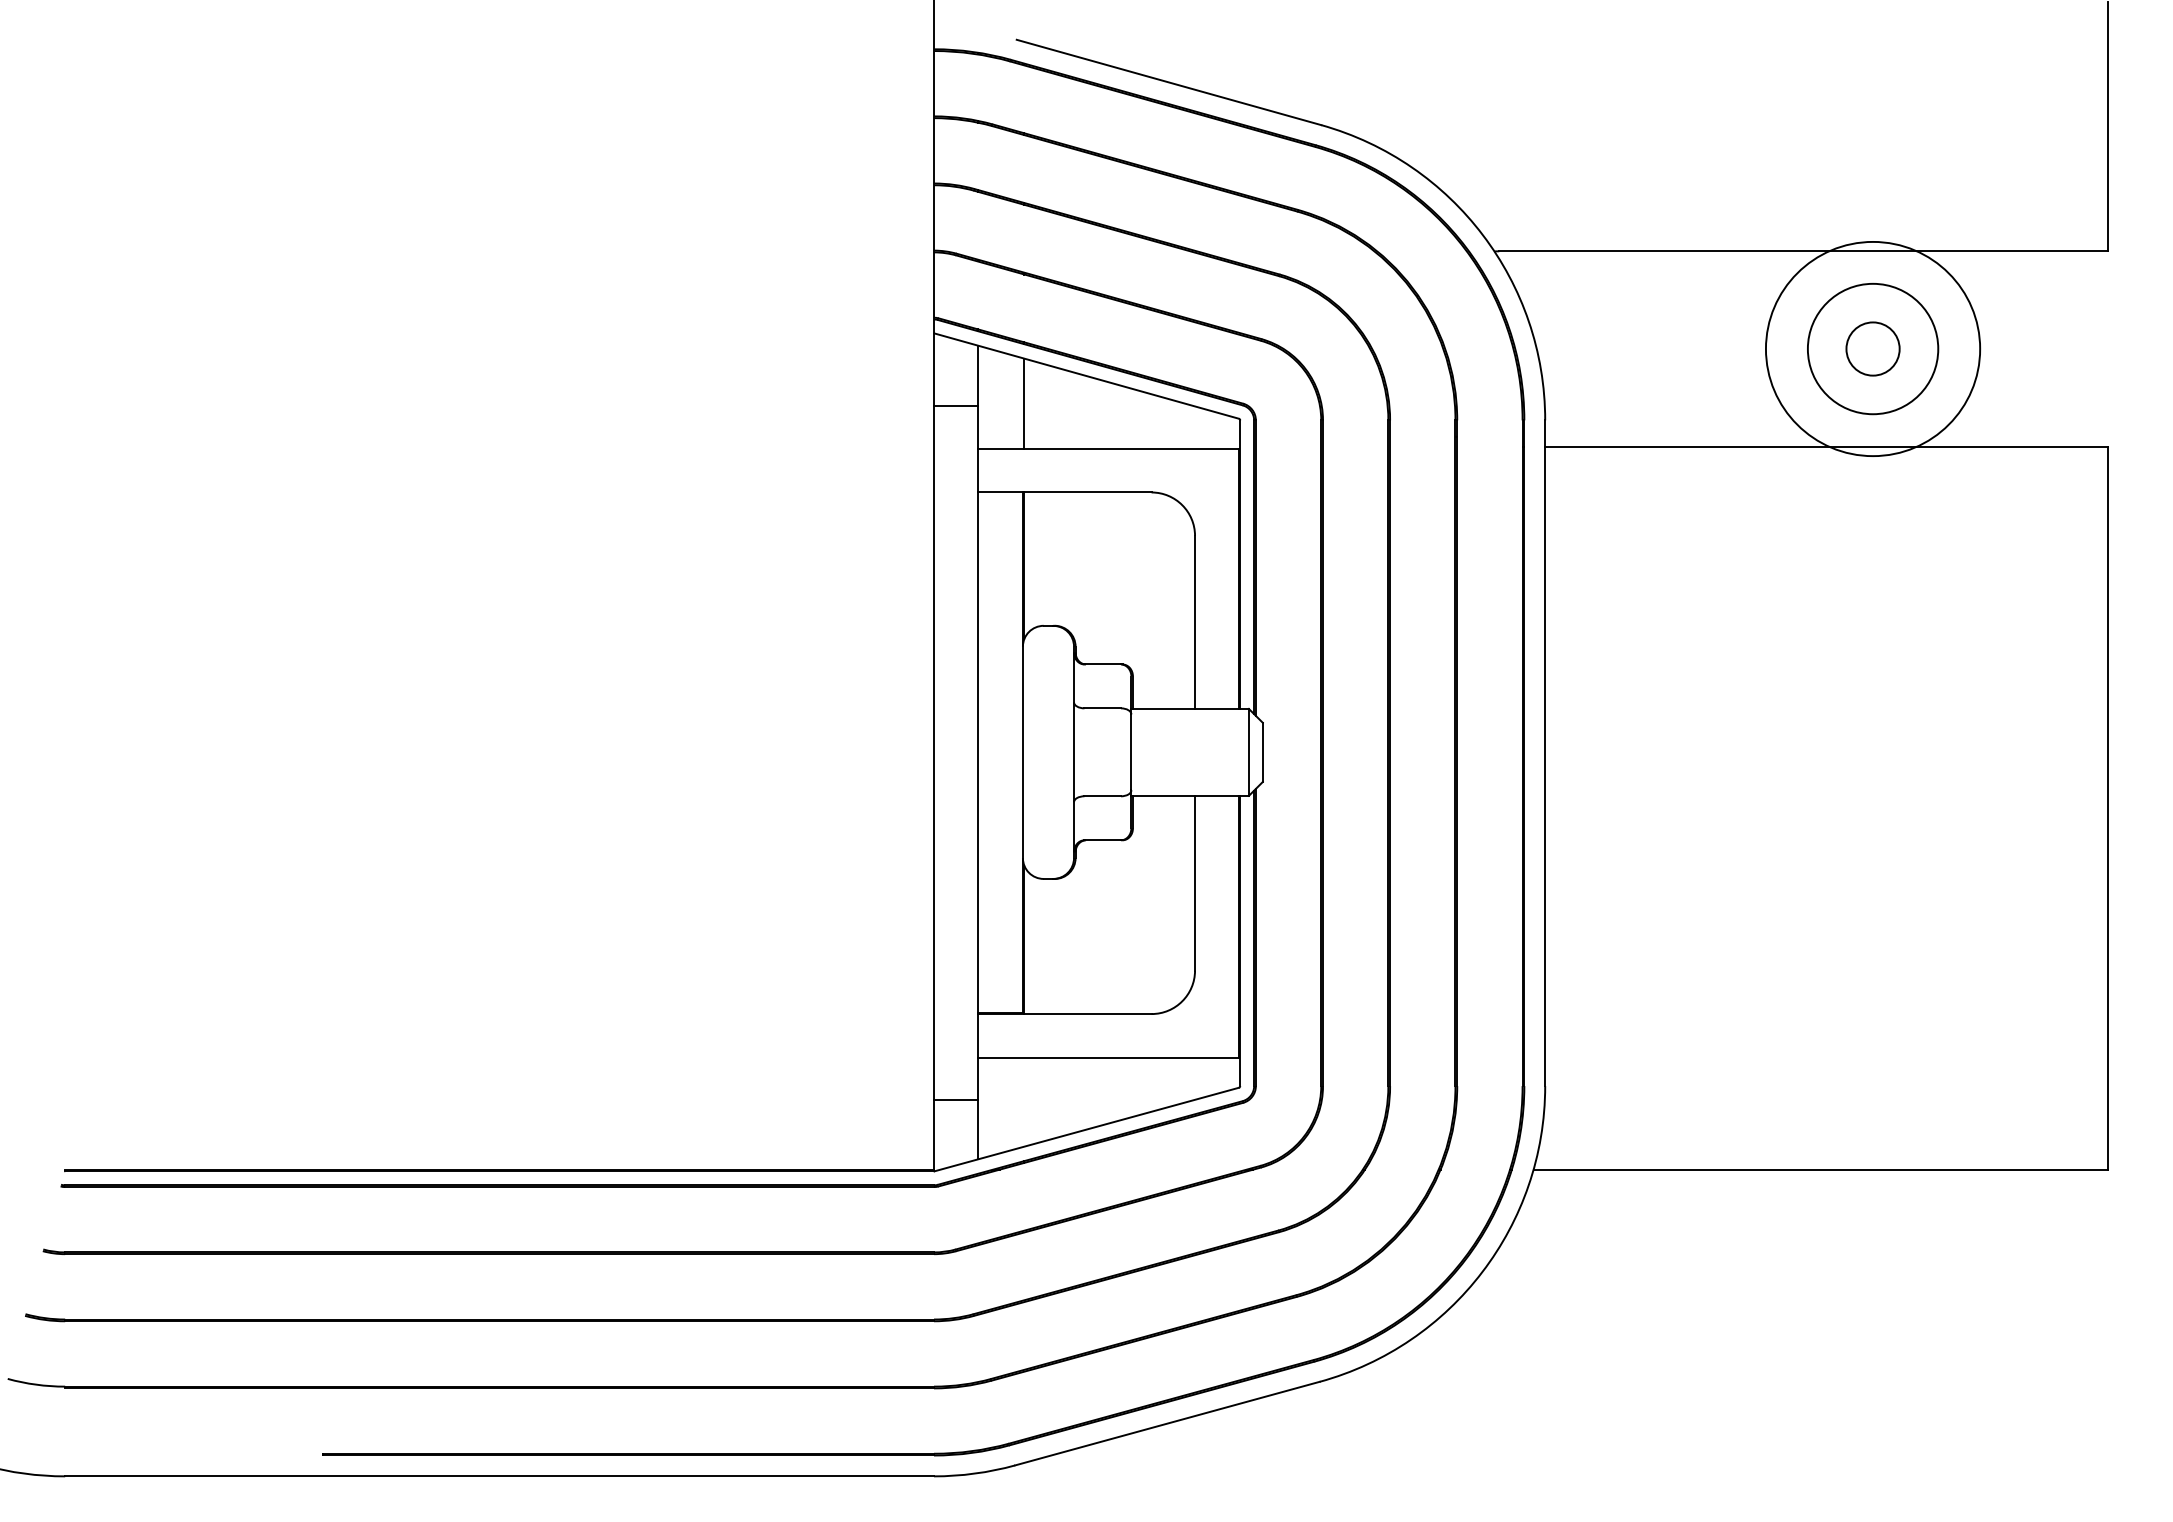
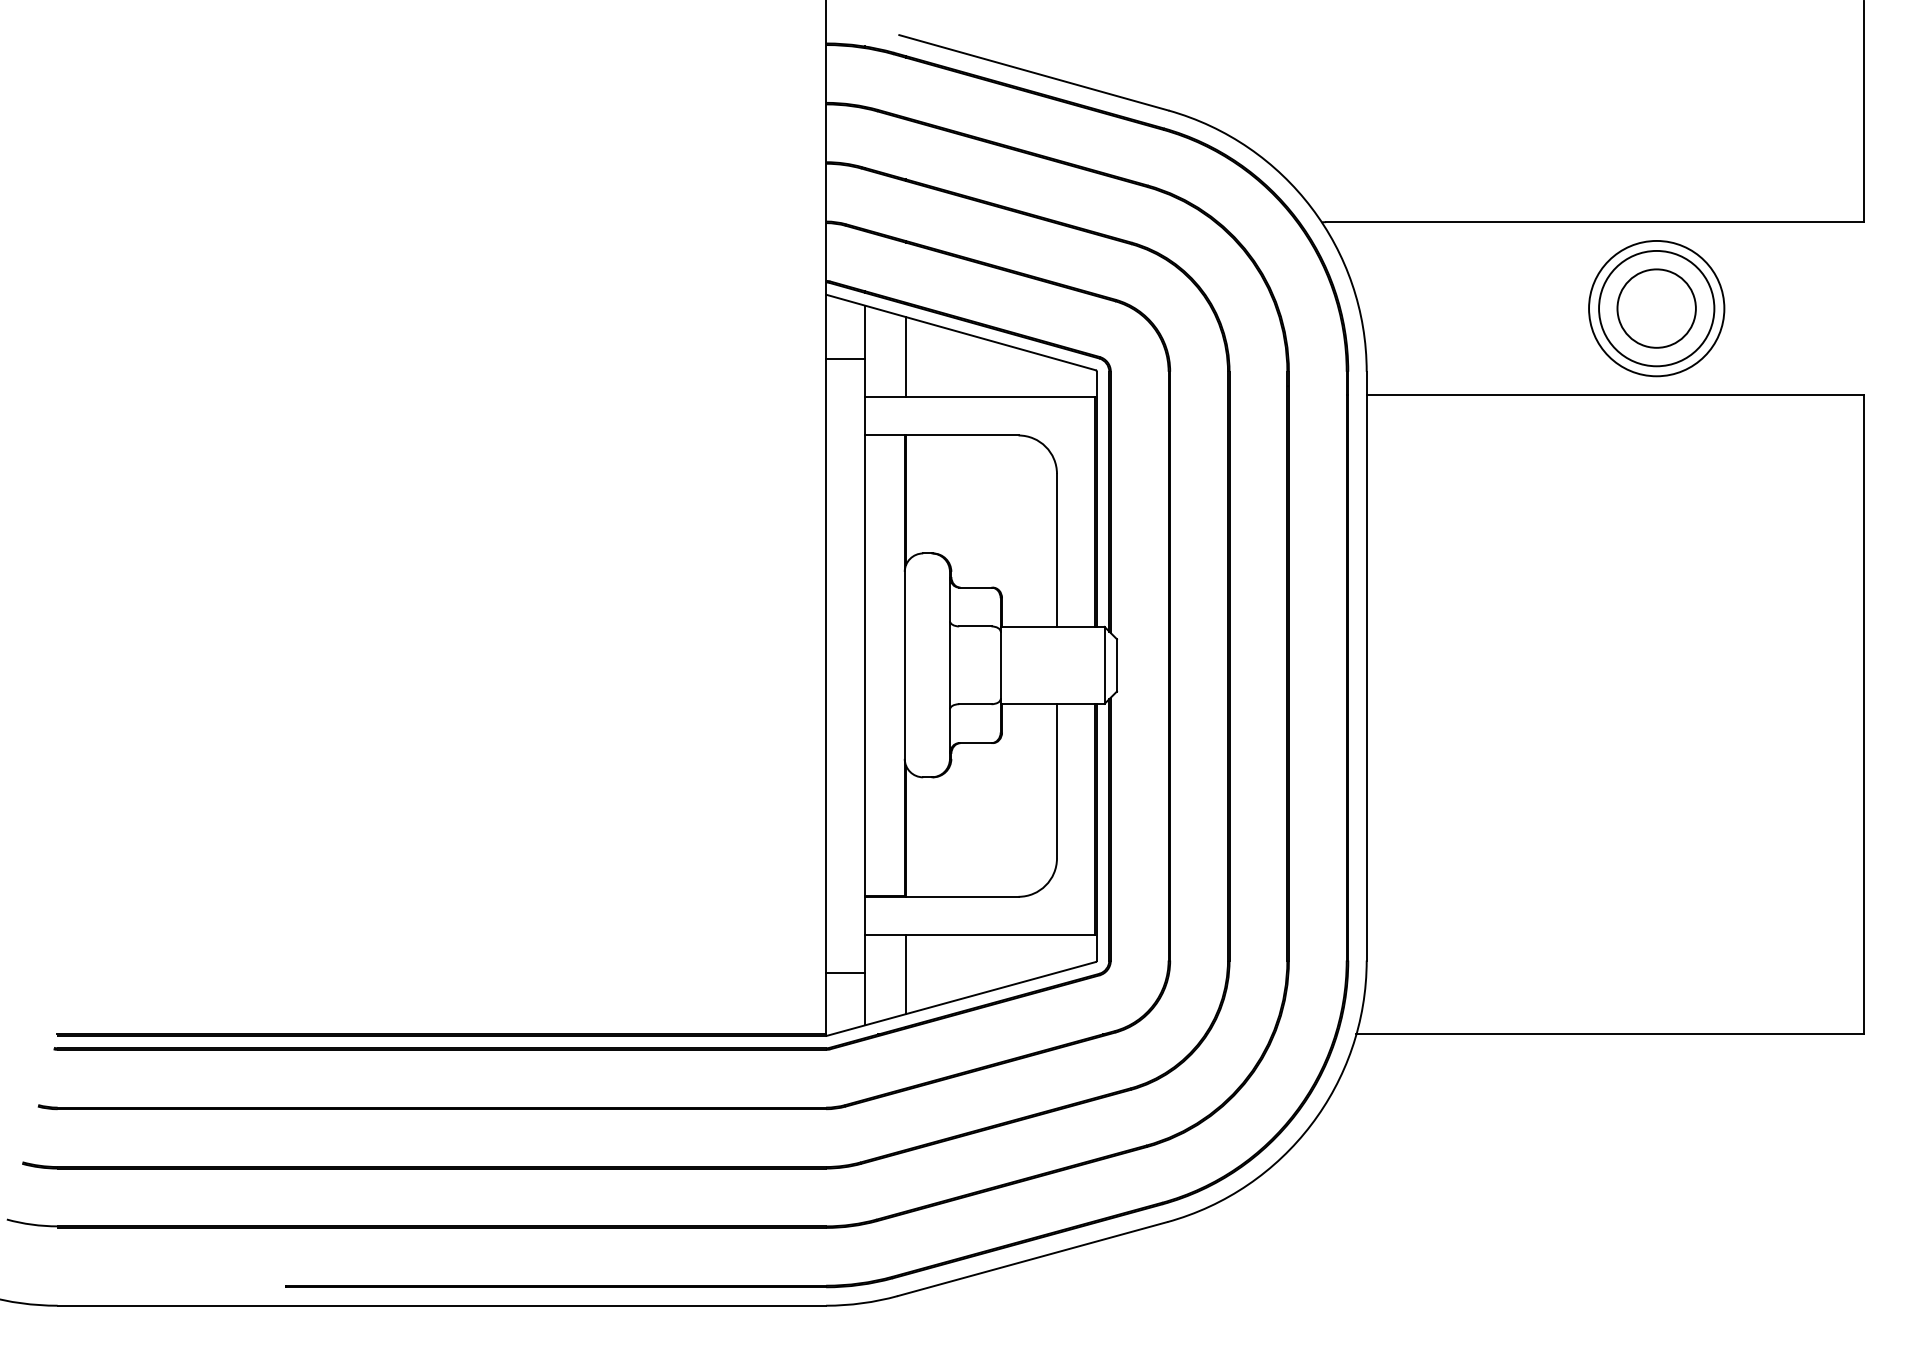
circle: (1872, 348) -> (1656, 308), size x0.71
circle: (1872, 348) -> (1656, 308), size x1.67
line: (1024, 1101) -> (906, 974), added

